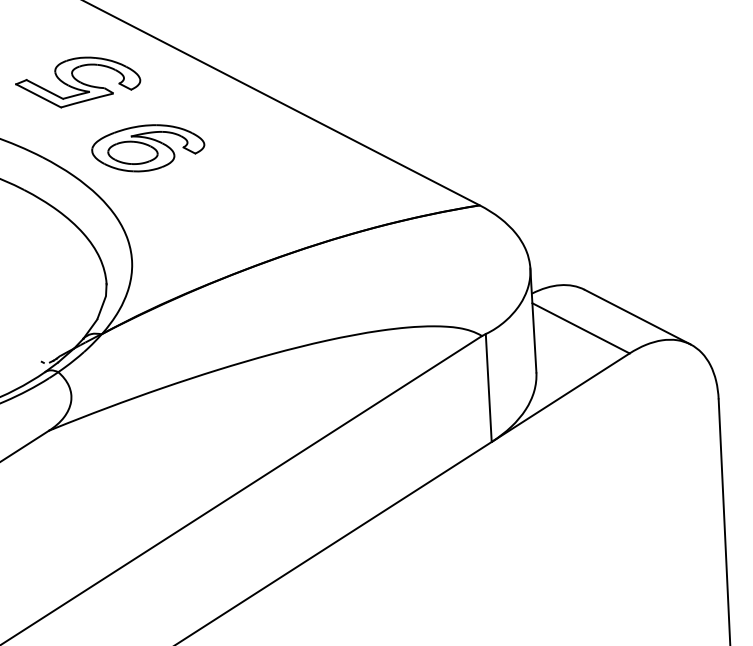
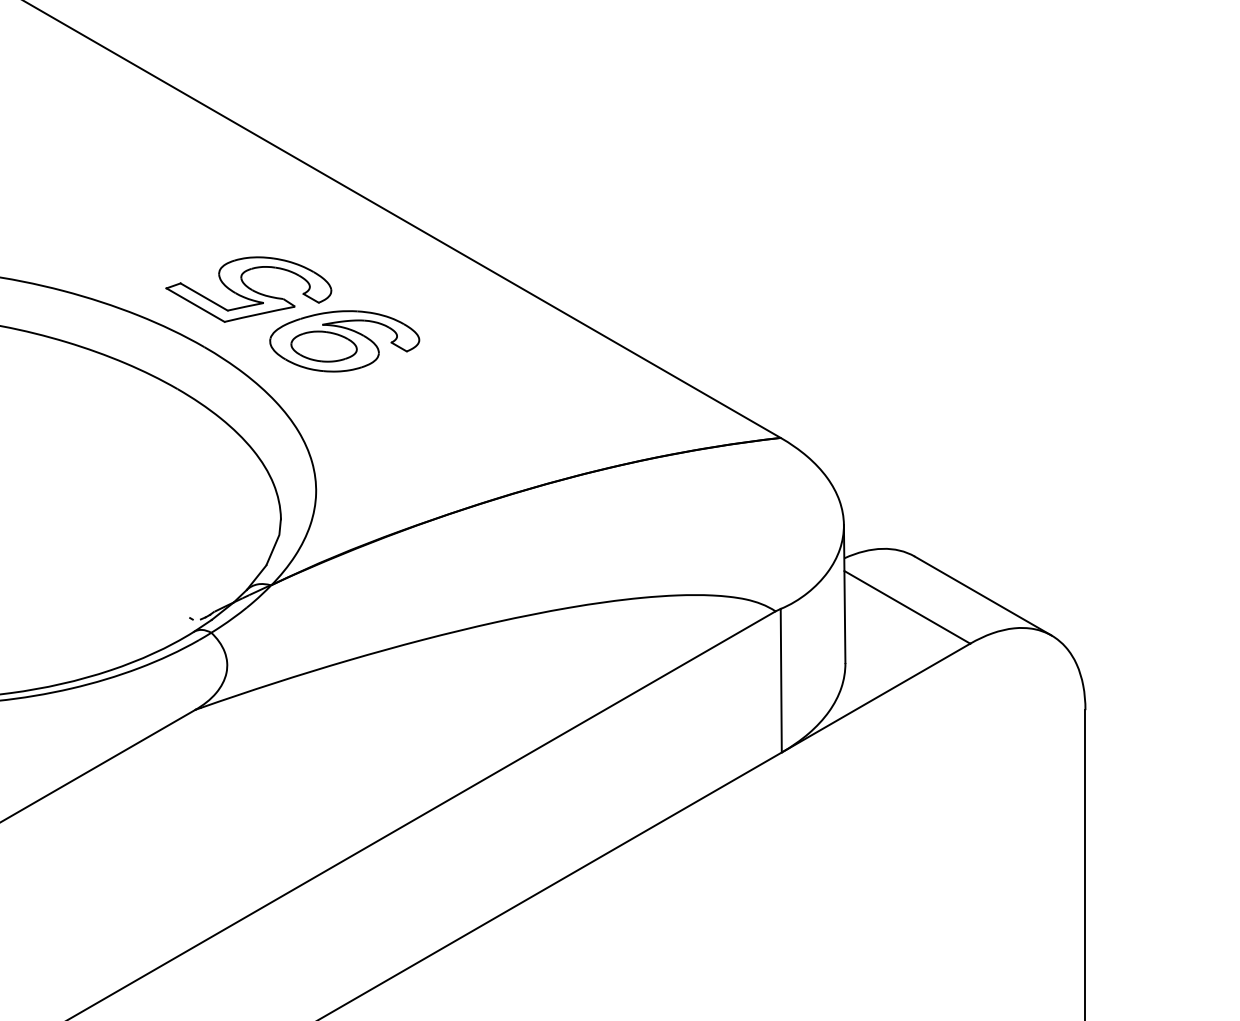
part: (77, 82) -> (248, 289), moved

